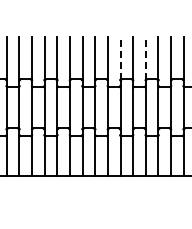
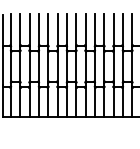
line: (120, 58) -> (94, 30), dashed -> solid
line: (145, 58) -> (113, 30), dashed -> solid

